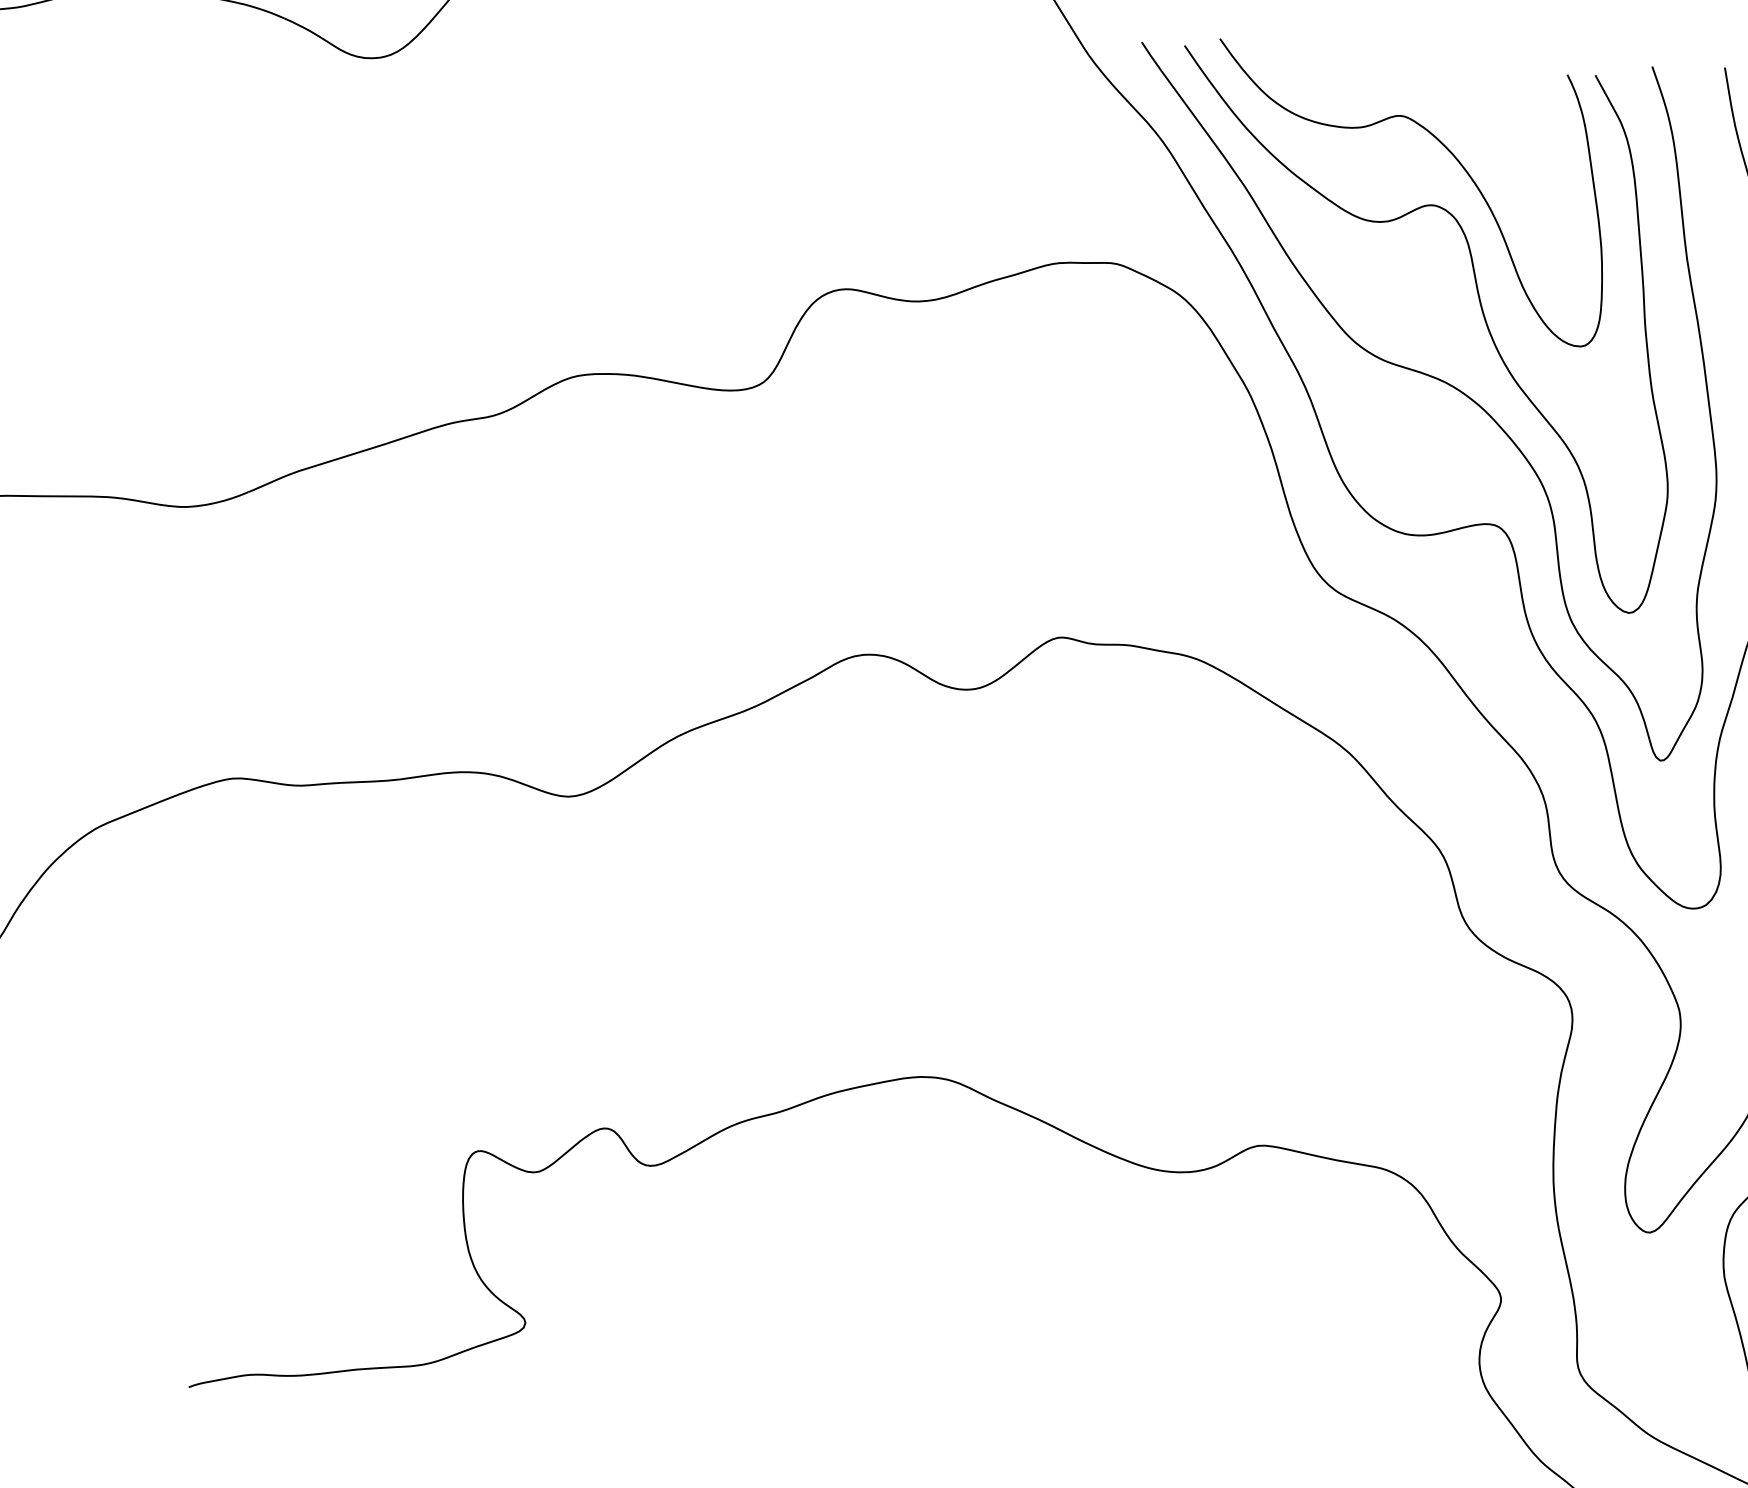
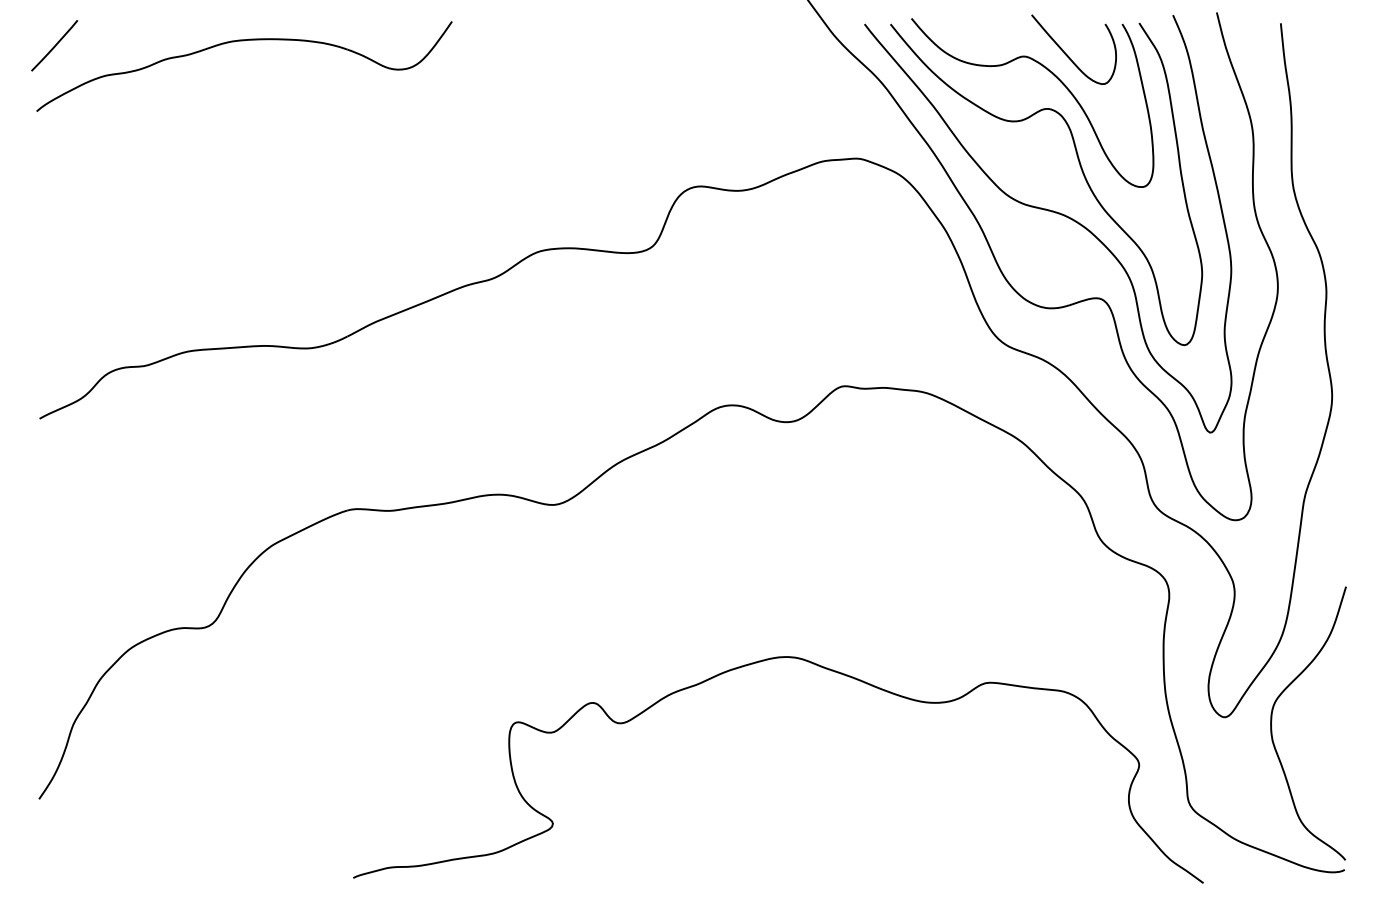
curve: (1472, 118) -> (1067, 54), added

